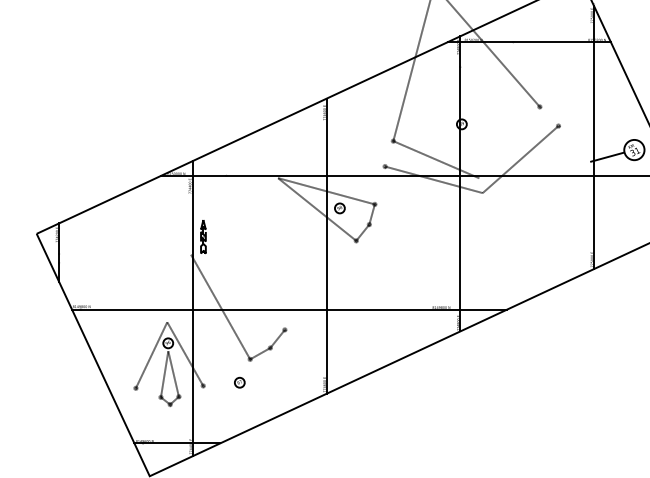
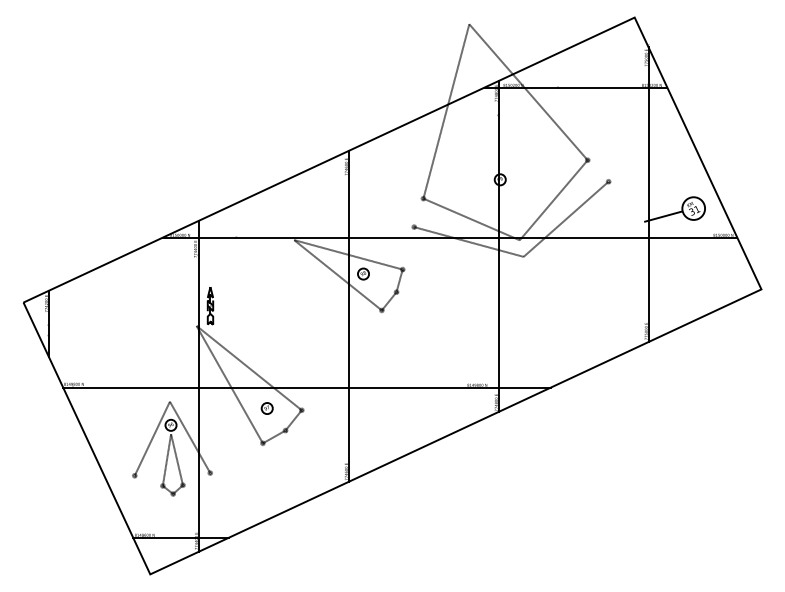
line: (509, 142) -> (553, 200), added
line: (237, 291) -> (248, 367), added
part: (239, 382) -> (266, 408), moved

